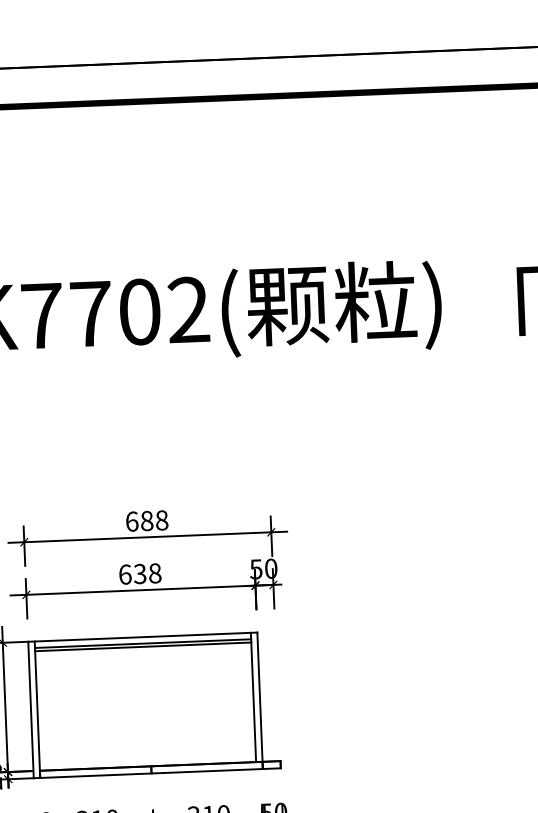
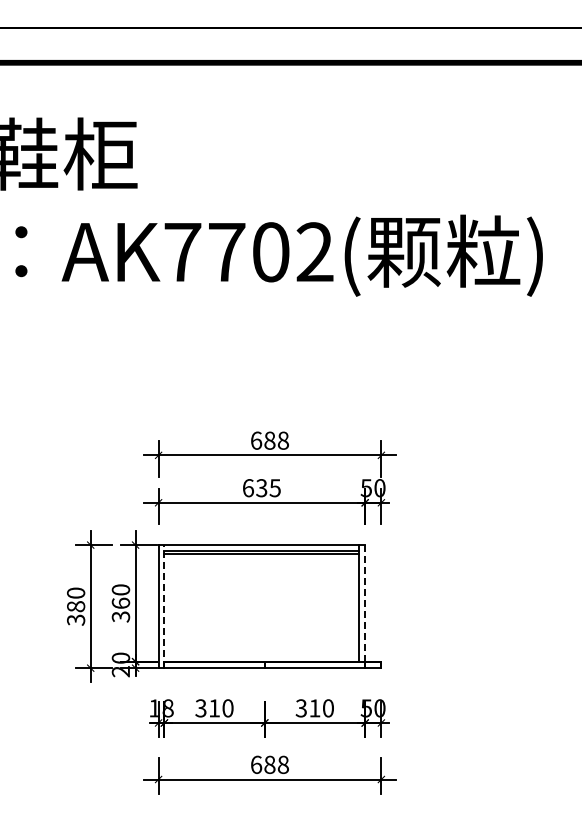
text: (154, 573) -> (274, 488), 638 -> 635
line: (260, 700) -> (365, 606), solid -> dashed
line: (37, 709) -> (164, 606), solid -> dashed

